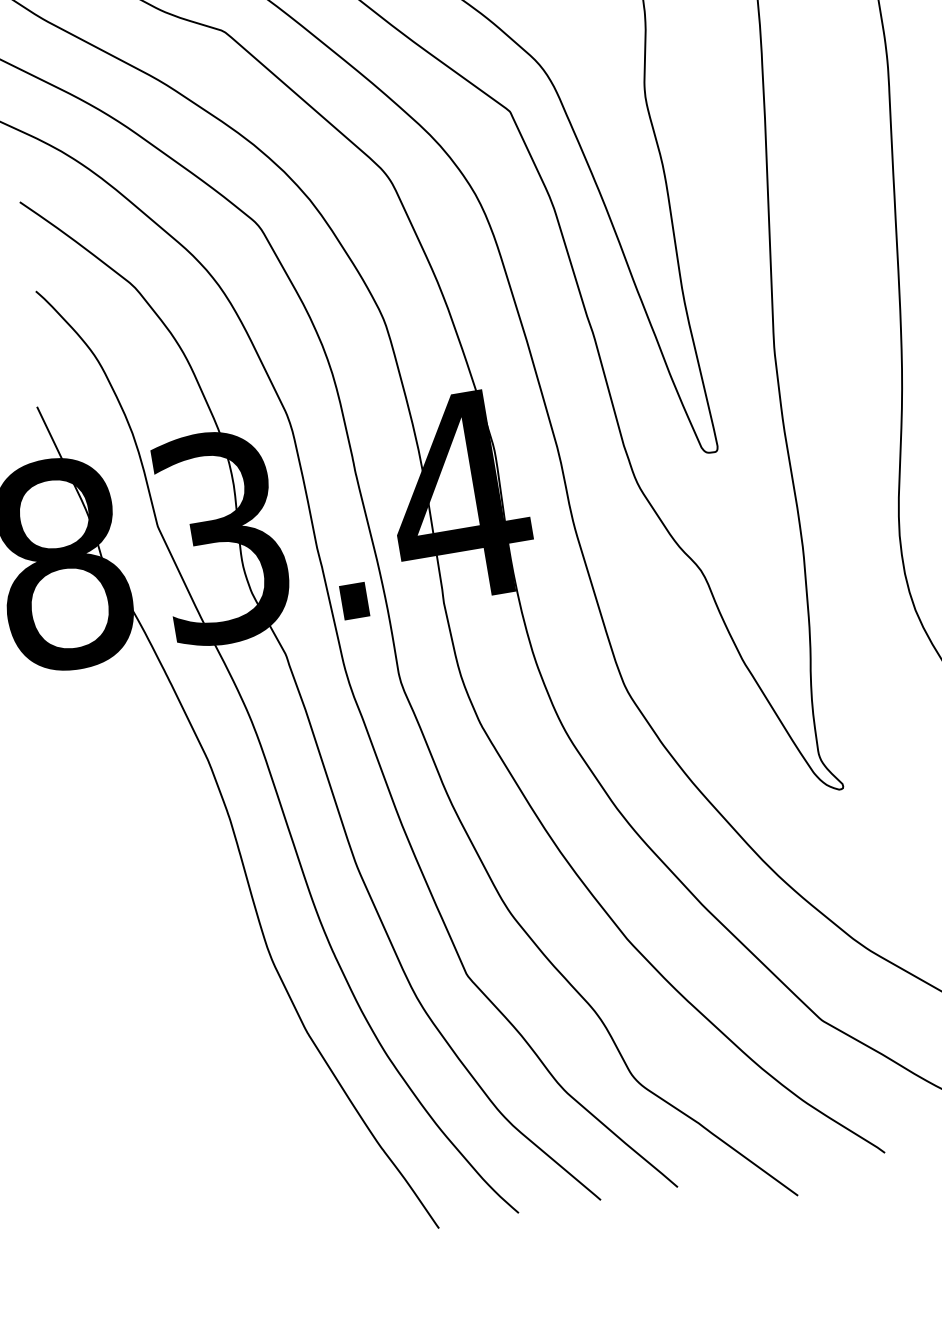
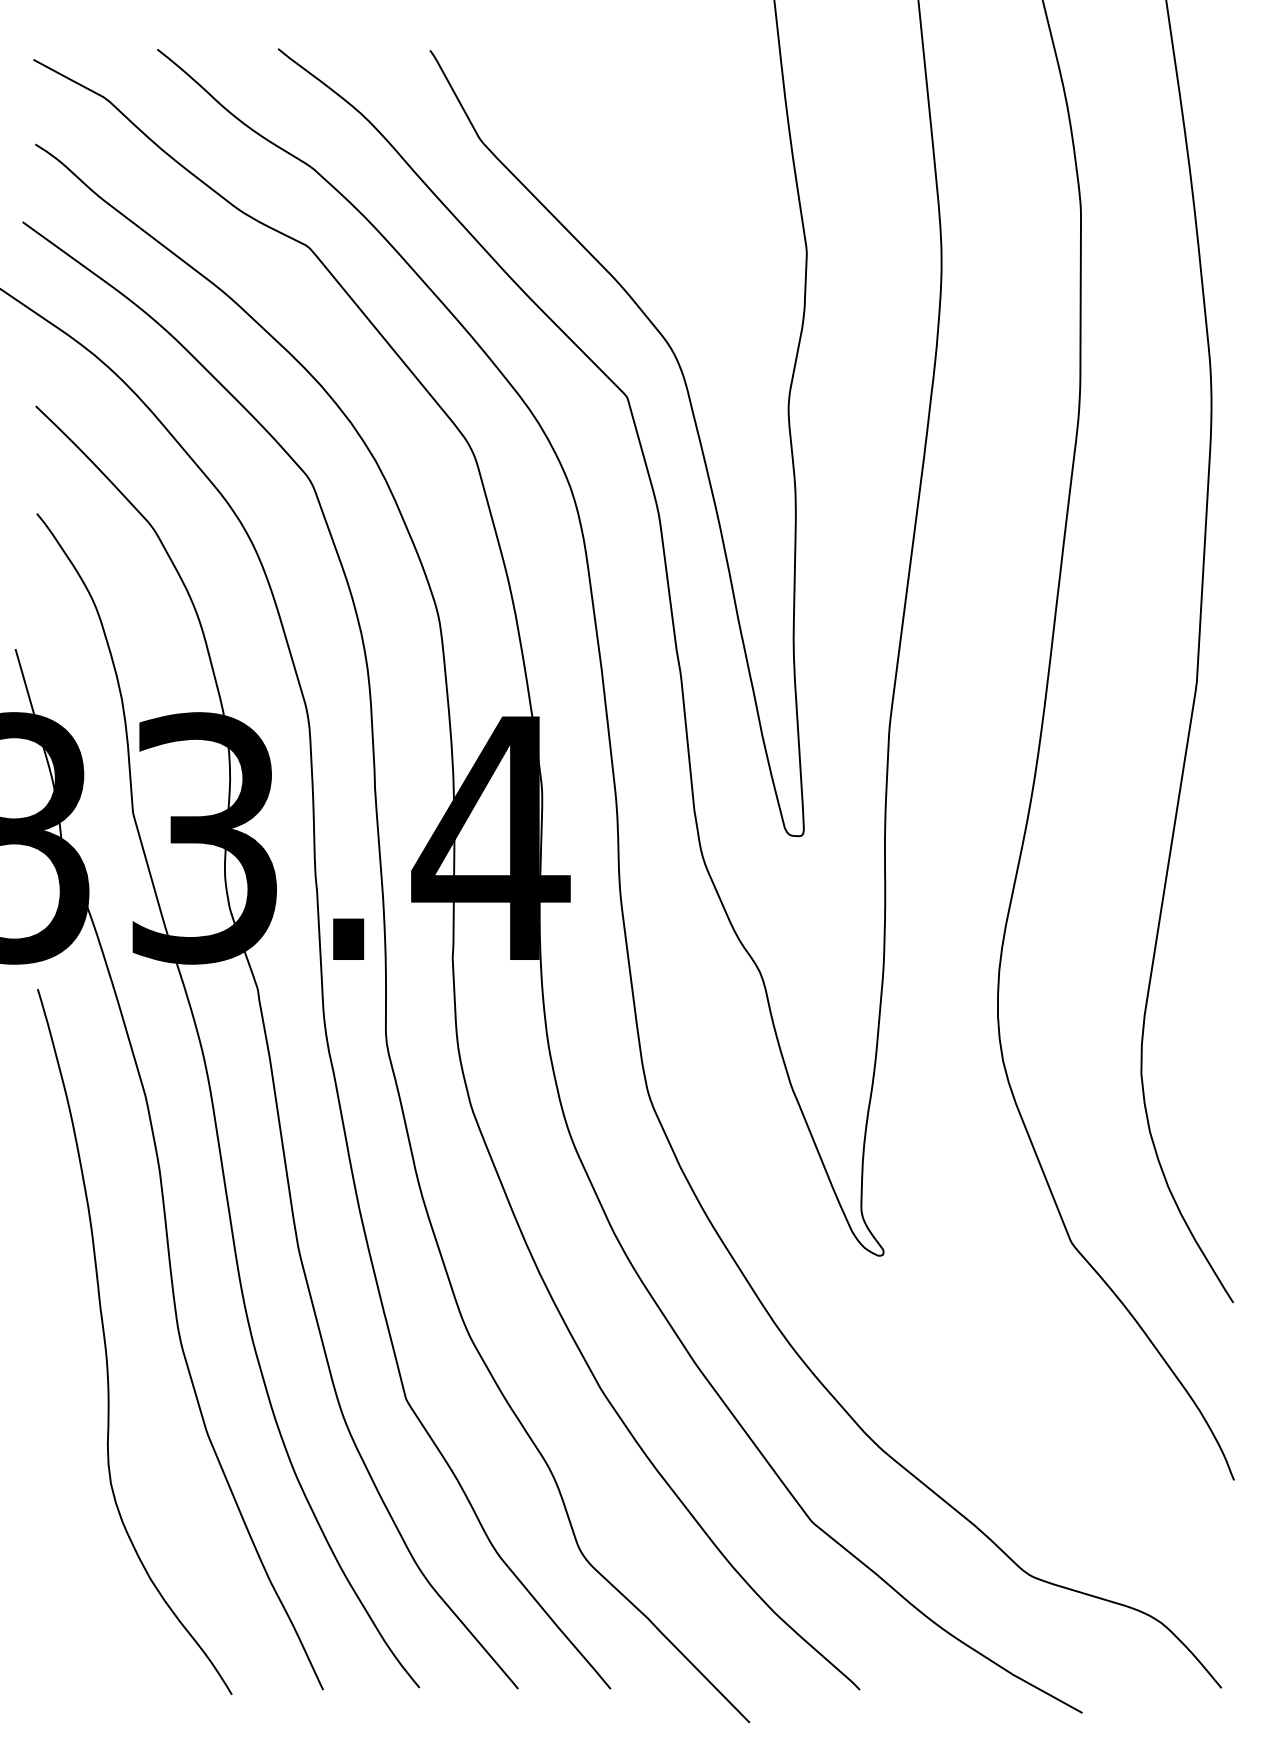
curve: (210, 971) -> (106, 1344), added

